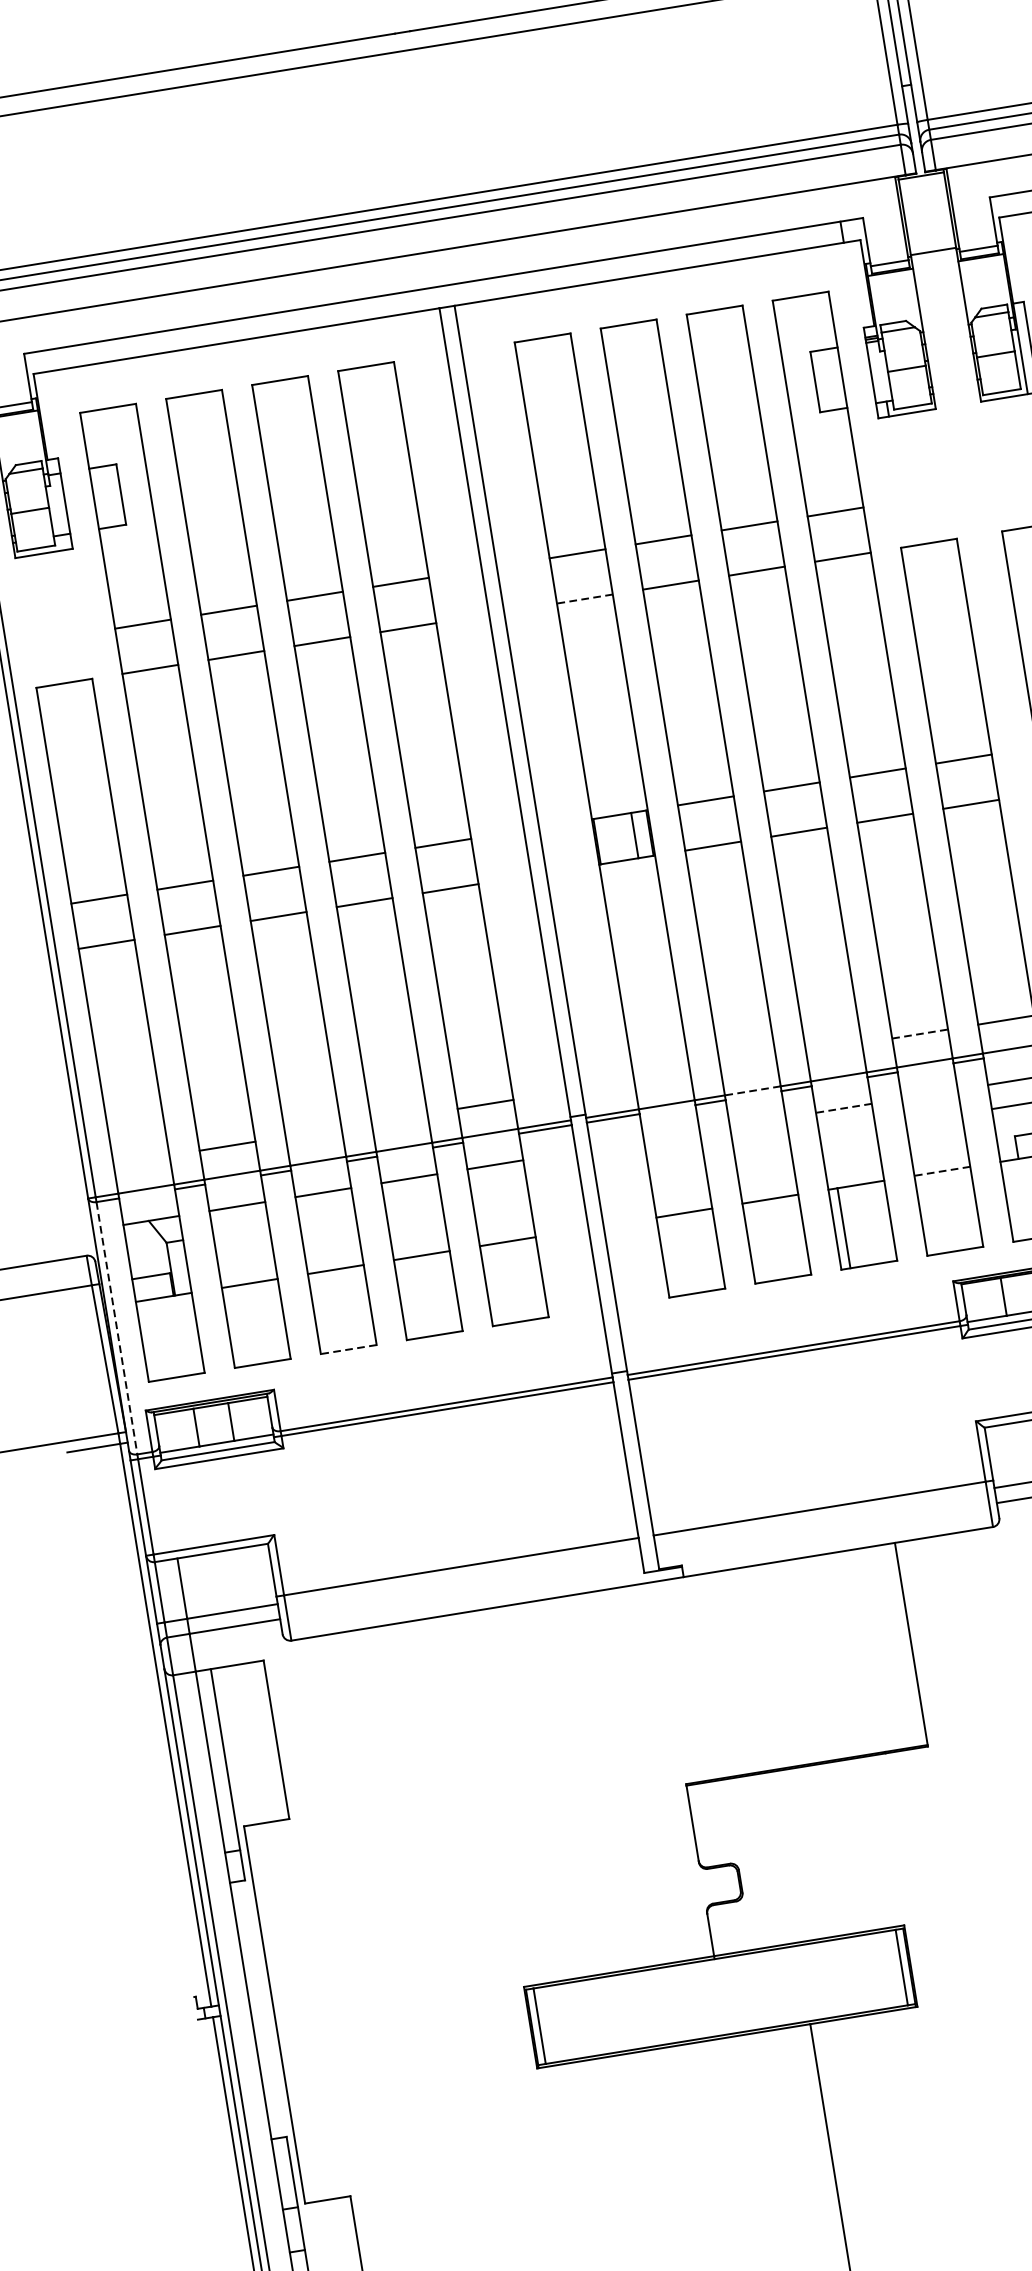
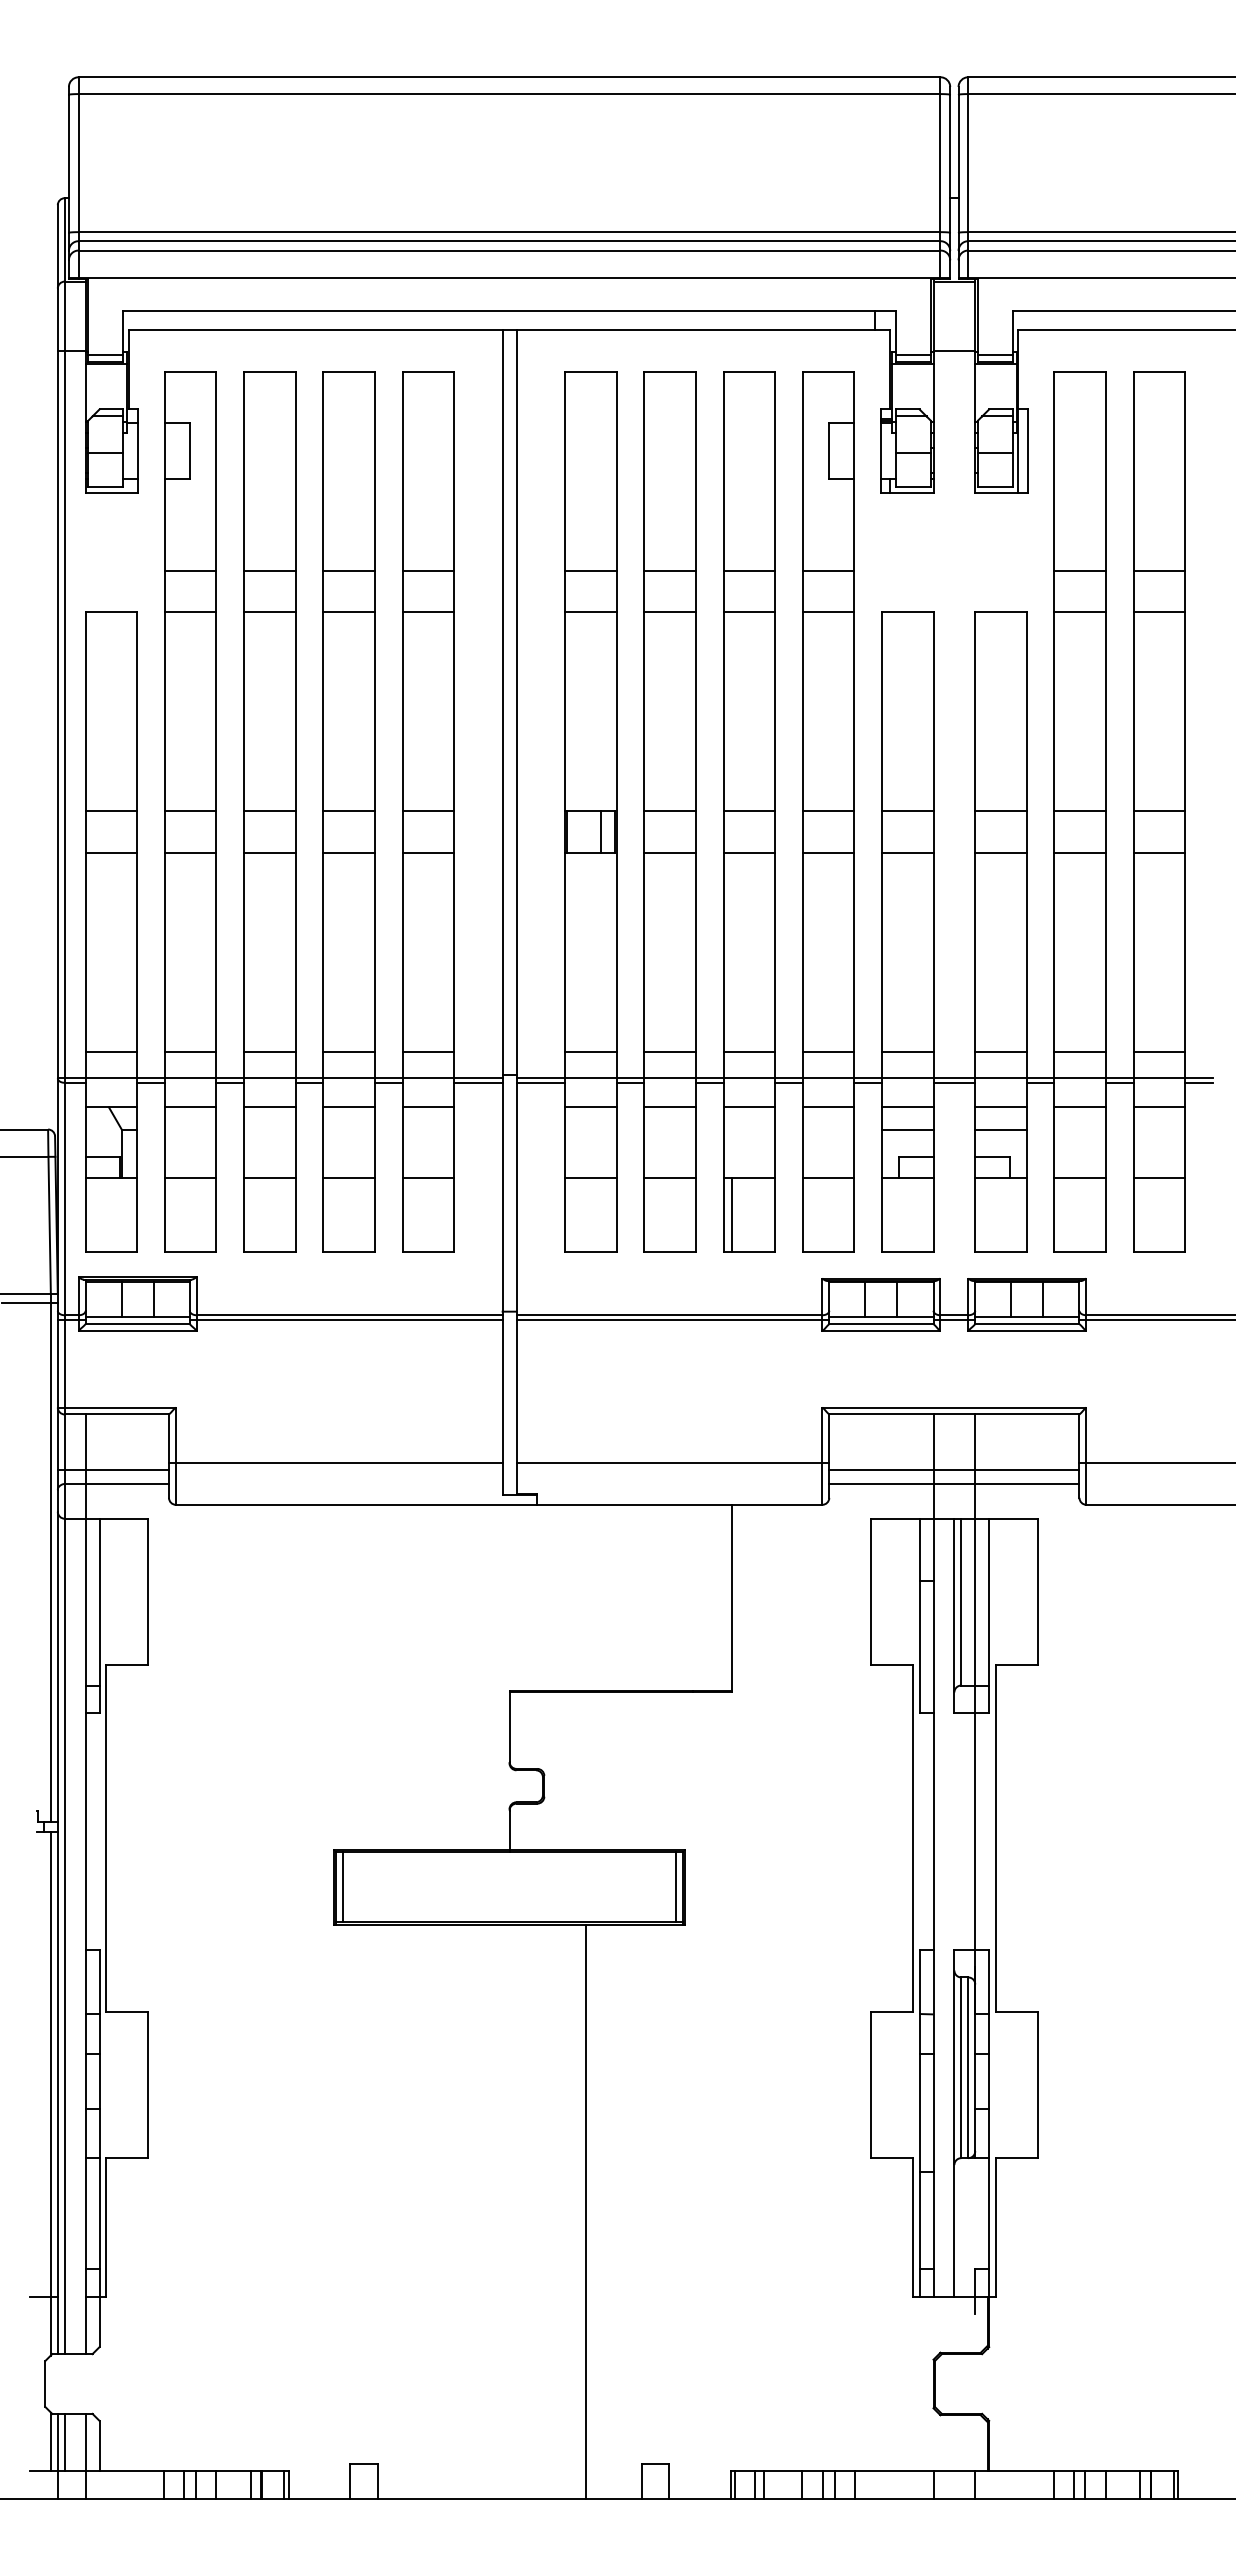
line: (584, 599) -> (590, 612), dashed -> solid
line: (920, 1033) -> (828, 1051), dashed -> solid
line: (834, 1047) -> (749, 1051), added
line: (747, 1061) -> (669, 1051), added
line: (661, 1075) -> (590, 1051), added
line: (753, 1090) -> (670, 1078), dashed -> solid
line: (929, 1094) -> (828, 1107), added
line: (844, 1108) -> (749, 1107), dashed -> solid
line: (398, 1118) -> (348, 1051), added
line: (757, 1122) -> (669, 1107), added
line: (313, 1132) -> (269, 1051), added
line: (671, 1136) -> (590, 1107), added
line: (141, 1159) -> (111, 1051), added
line: (942, 1171) -> (828, 1178), dashed -> solid
line: (116, 1328) -> (64, 1199), dashed -> solid
line: (348, 1349) -> (269, 1251), dashed -> solid

